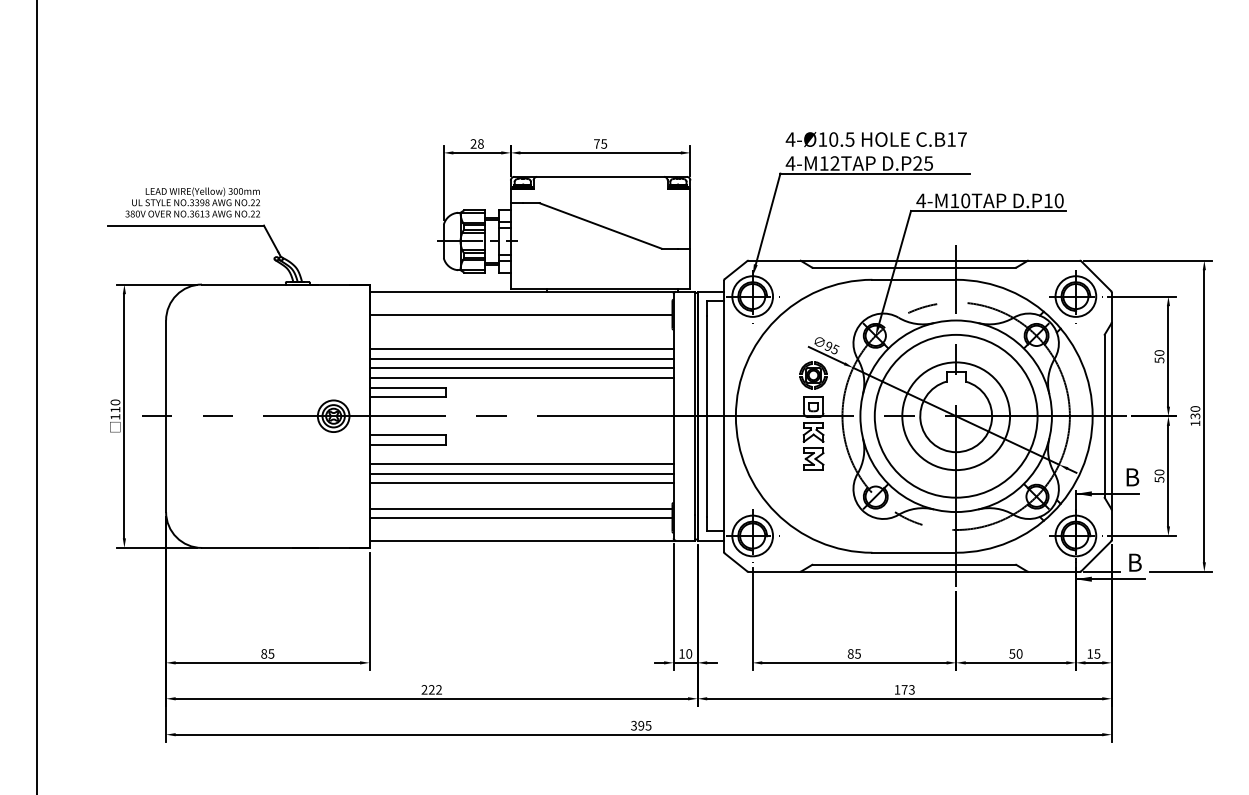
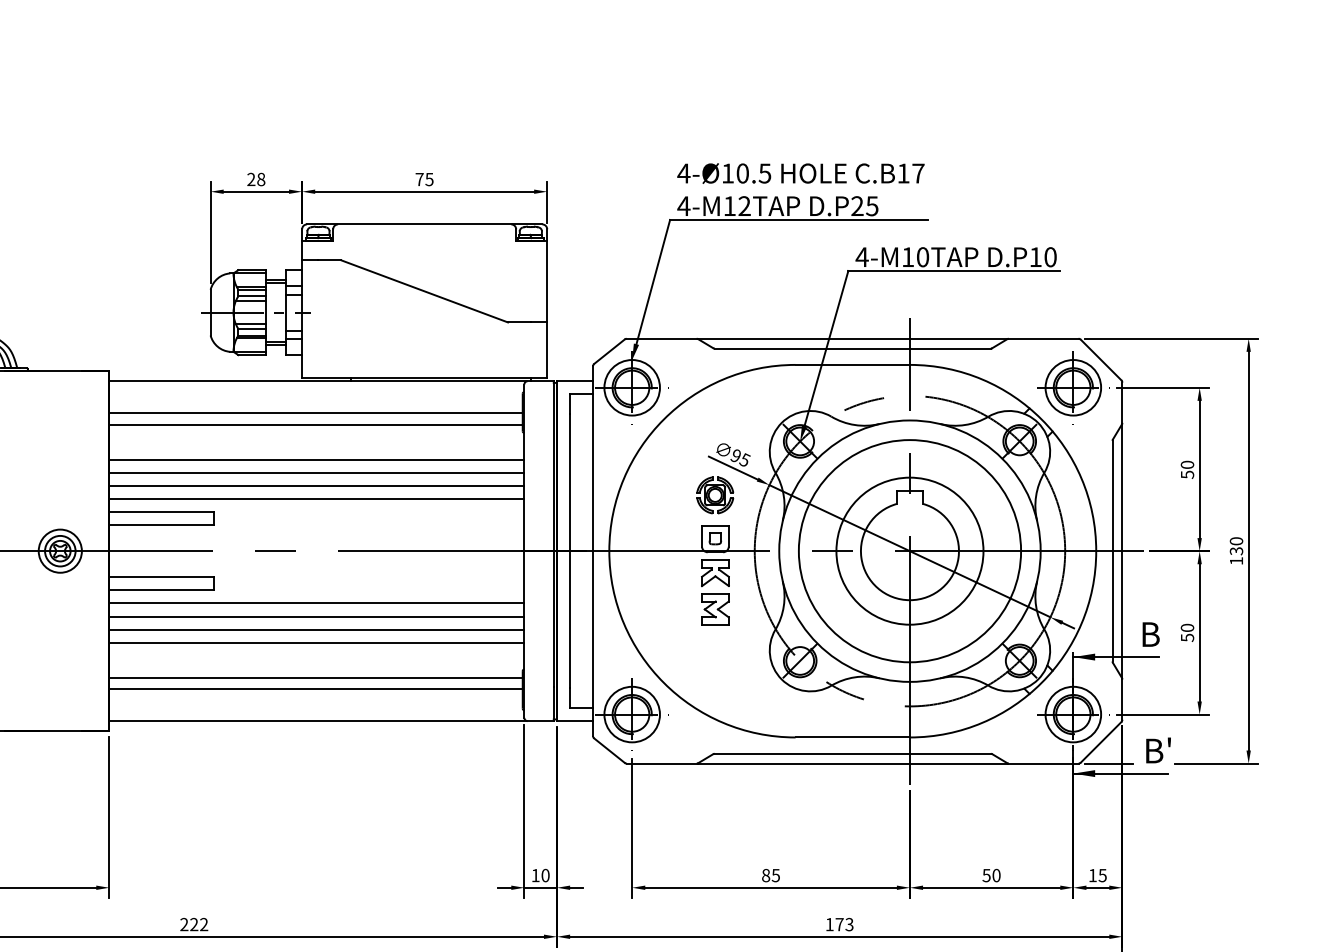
line: (520, 323) -> (315, 424), added
line: (521, 454) -> (316, 603), added
text: (1146, 555) -> (1169, 741), B -> B'

